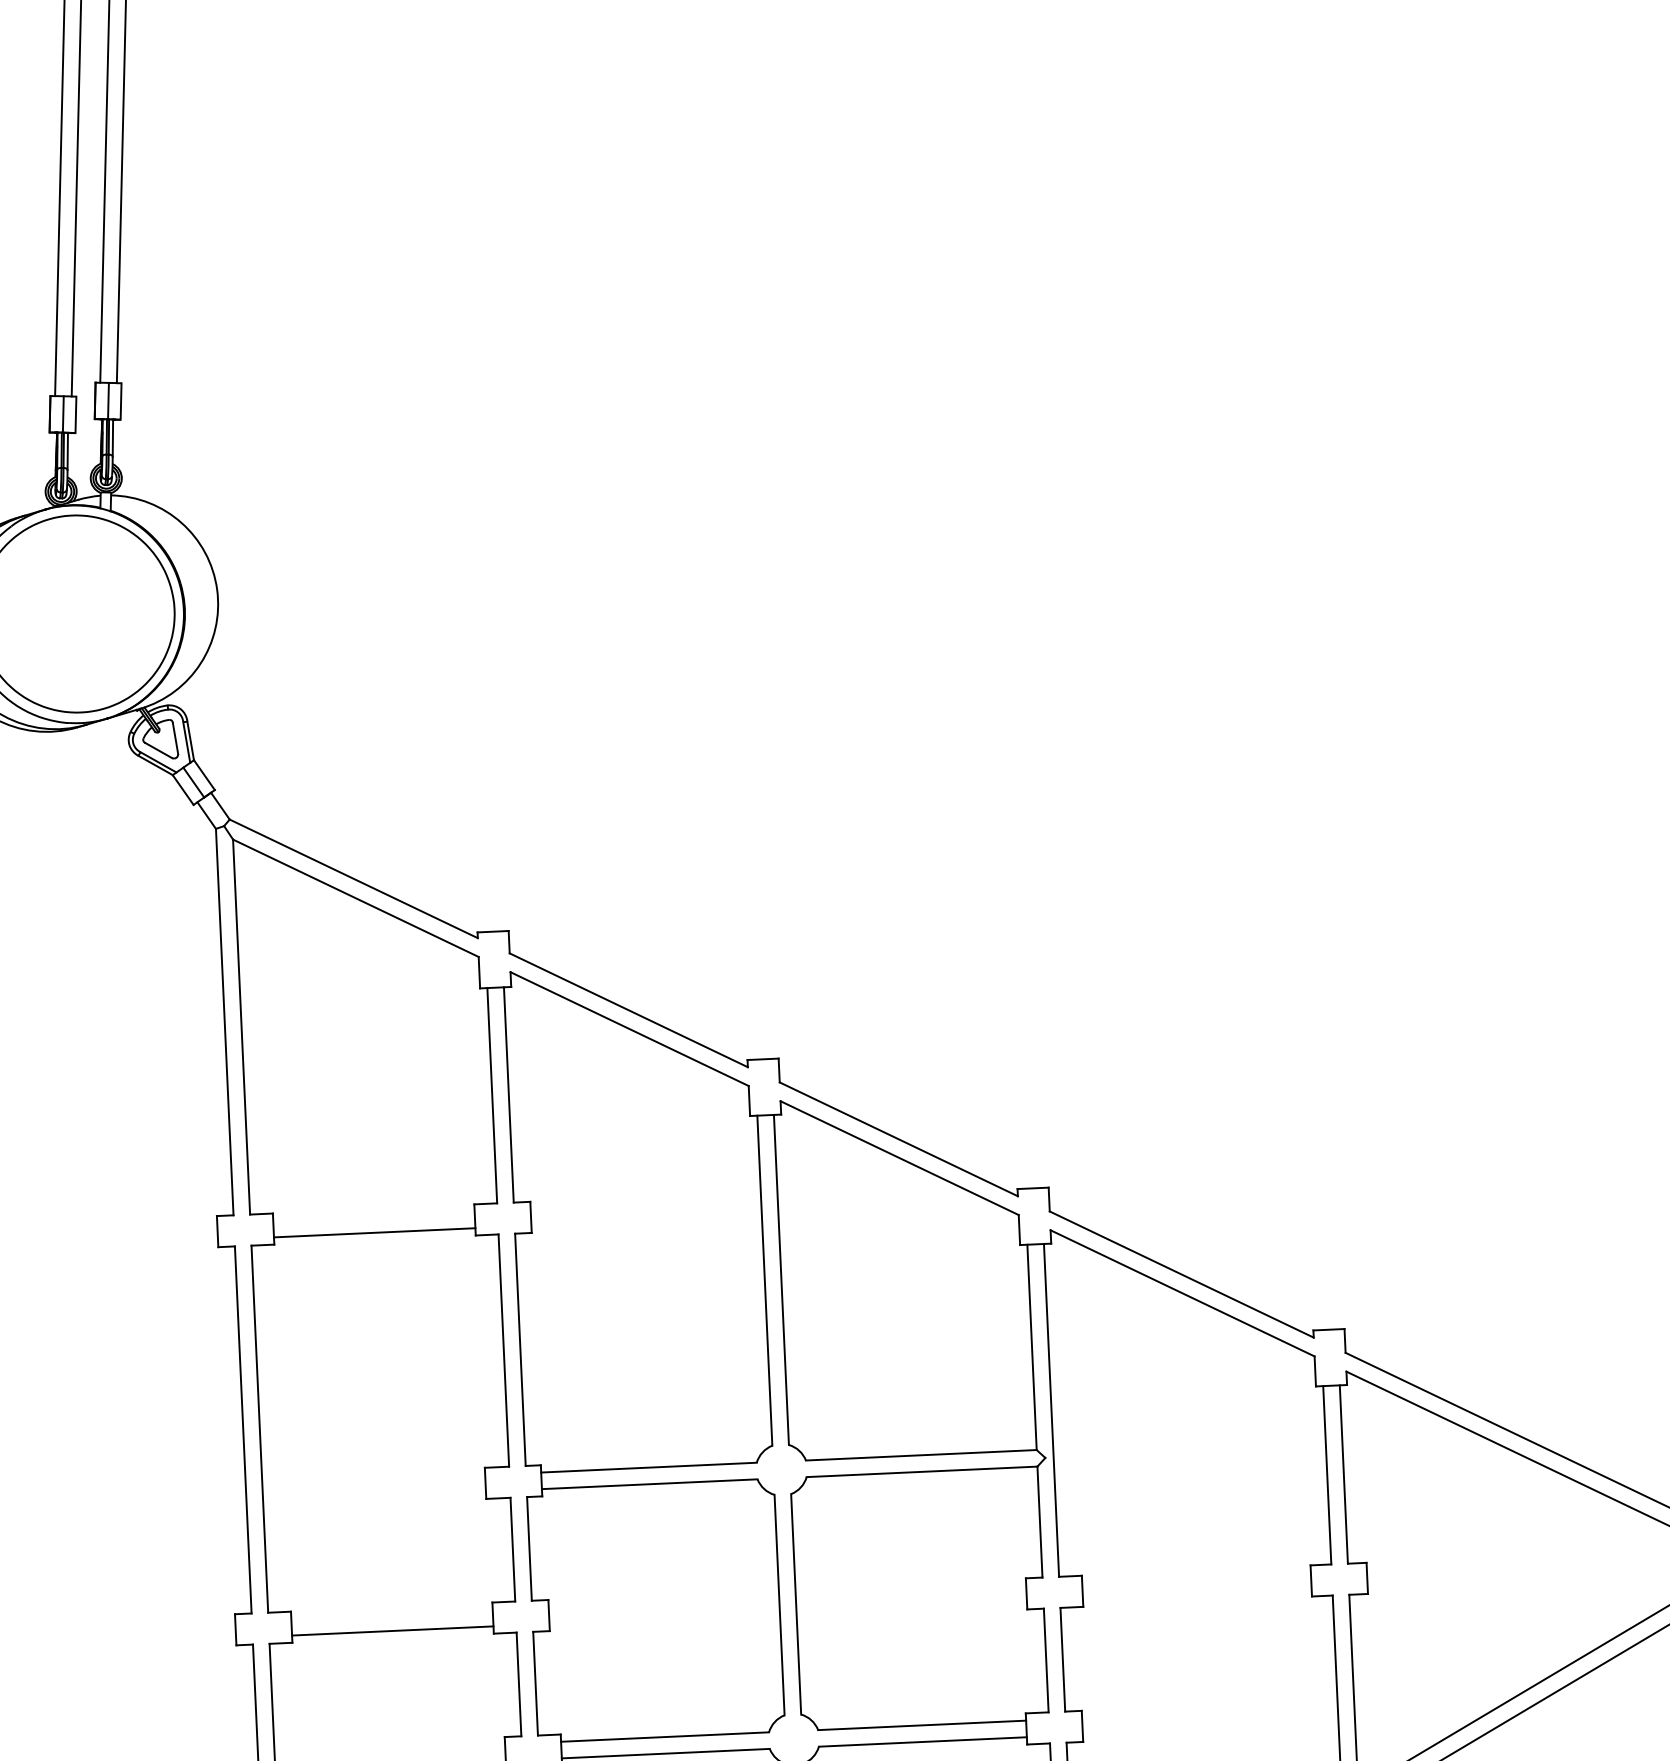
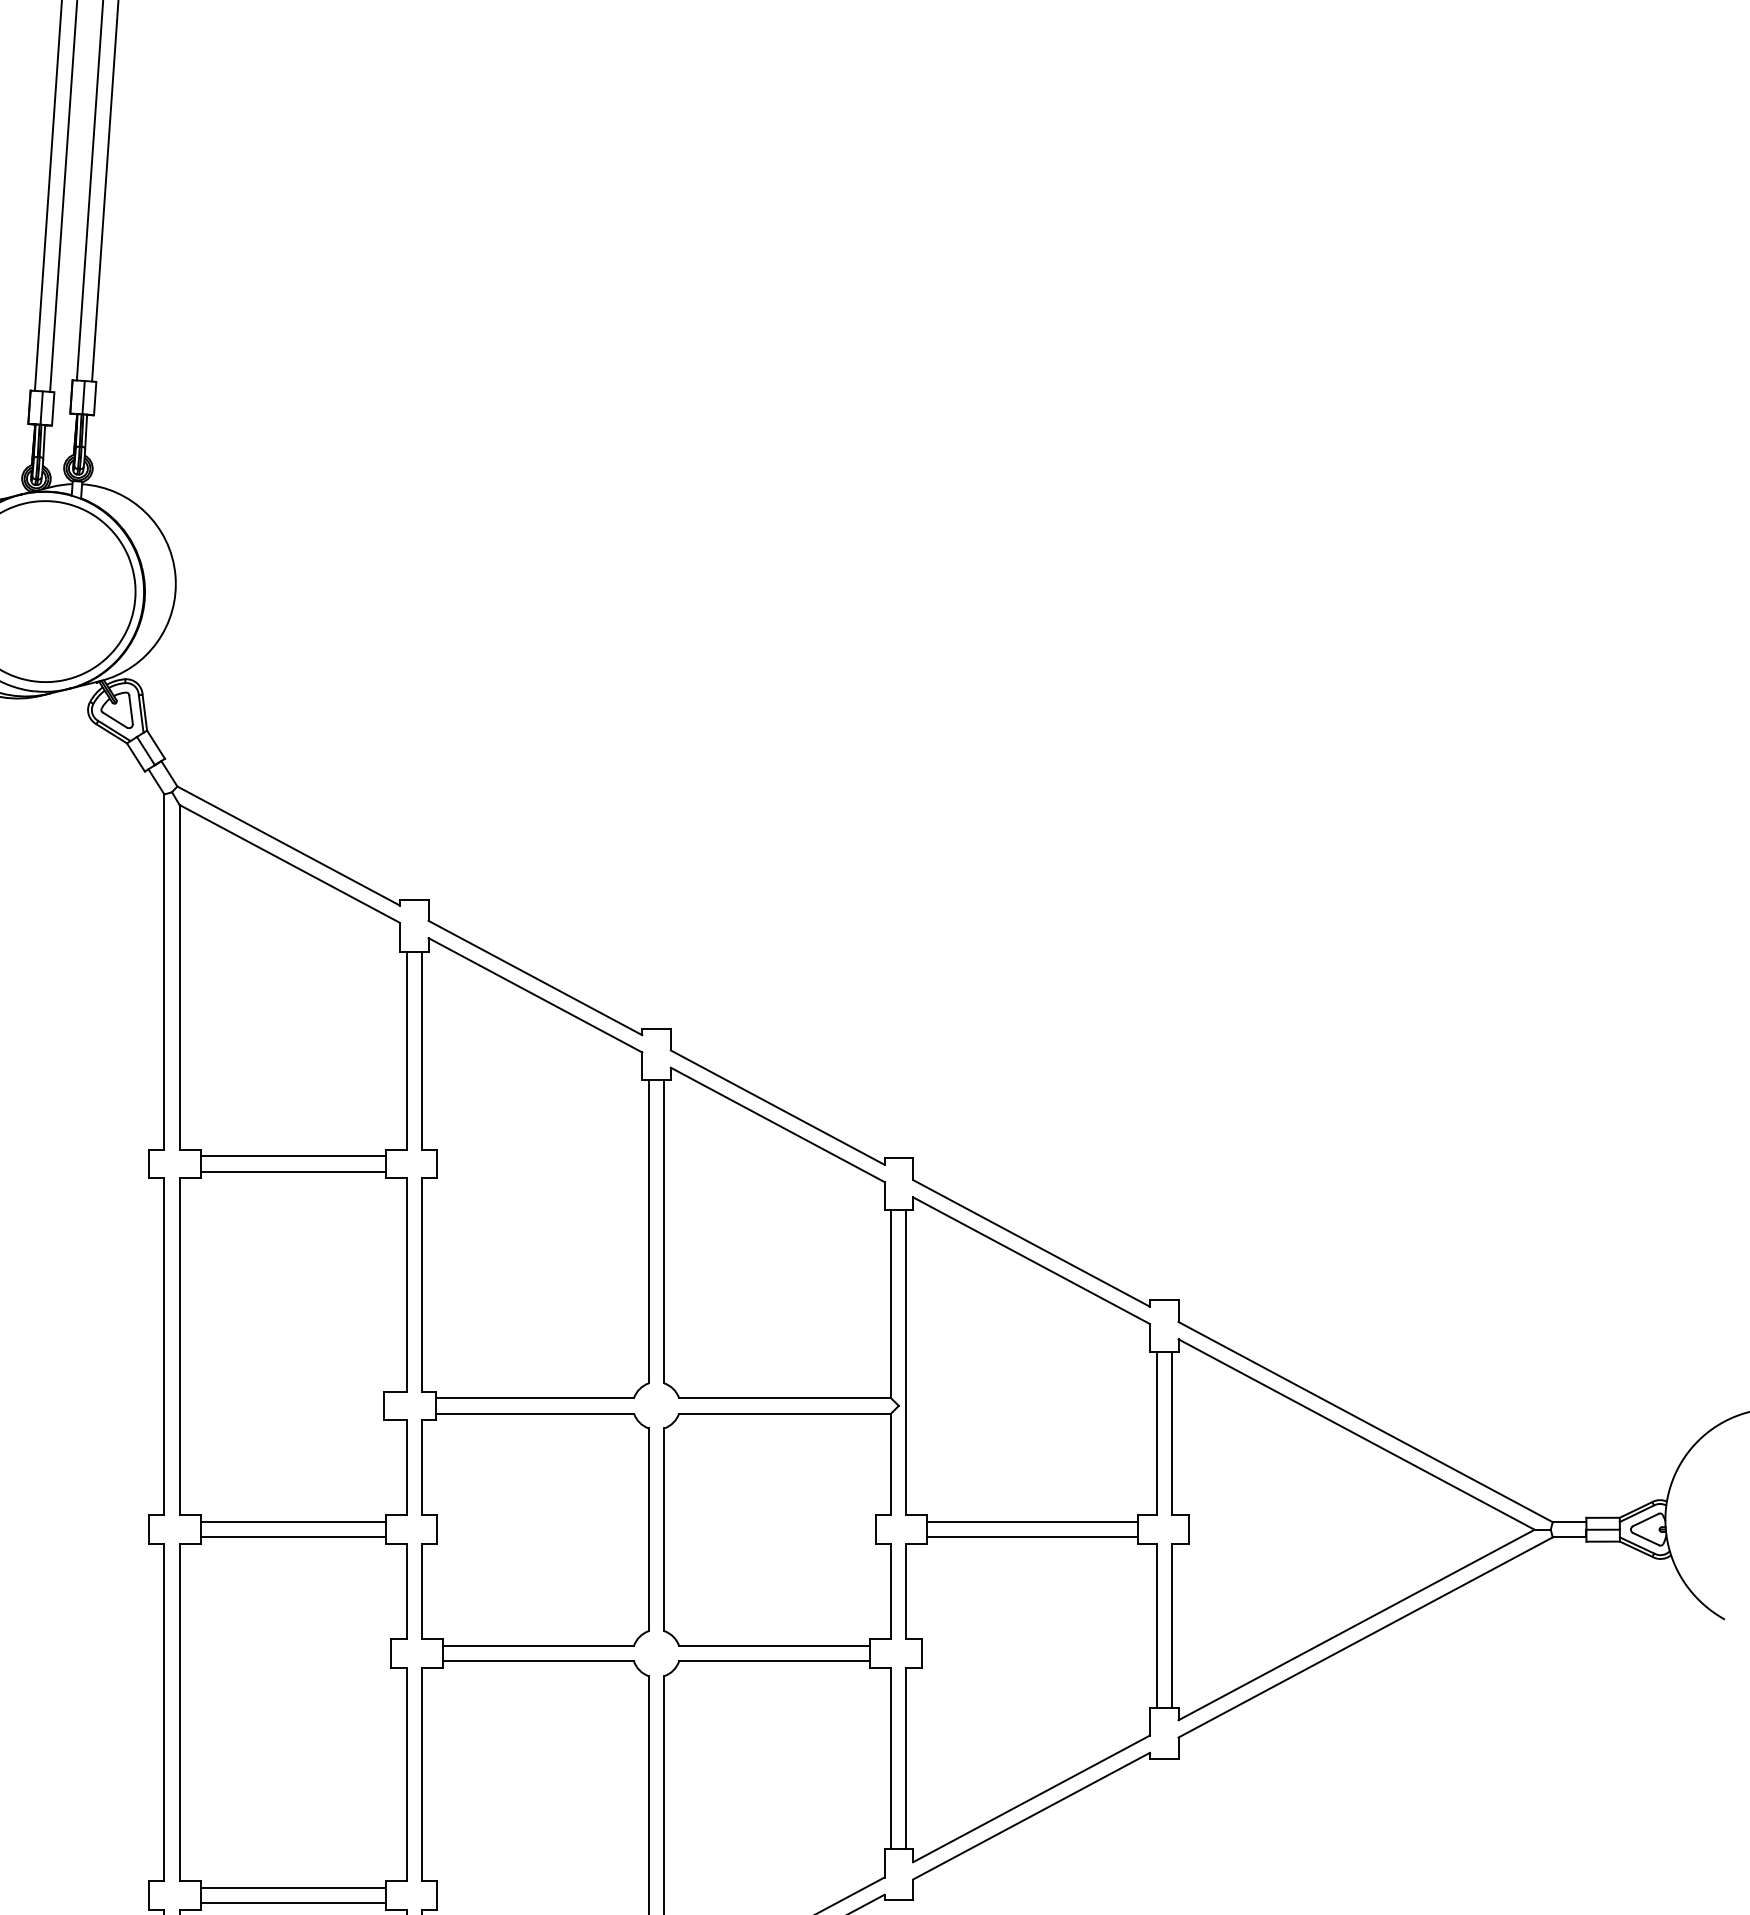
line: (373, 1216) -> (292, 1156), added
line: (1196, 1578) -> (1032, 1522), added
line: (1197, 1594) -> (1032, 1537), added
line: (391, 1614) -> (292, 1522), added

